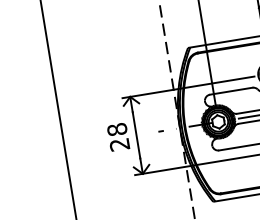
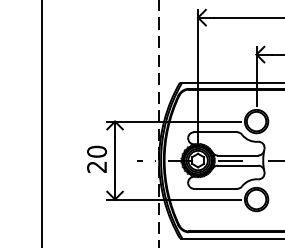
text: (116, 129) -> (96, 151), 28 -> 20

